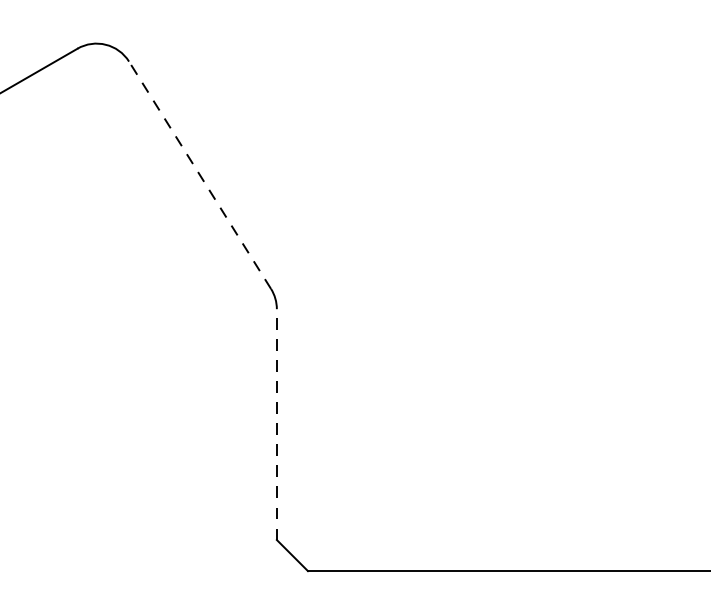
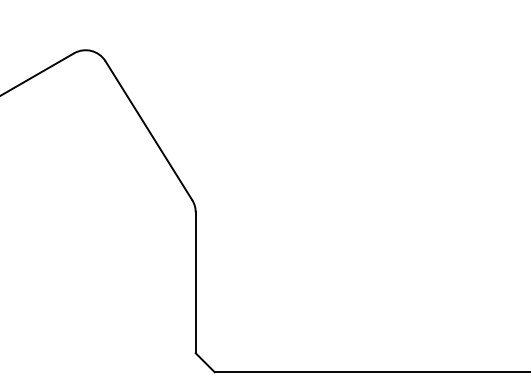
line: (199, 175) -> (148, 130), dashed -> solid
line: (276, 424) -> (195, 282), dashed -> solid

